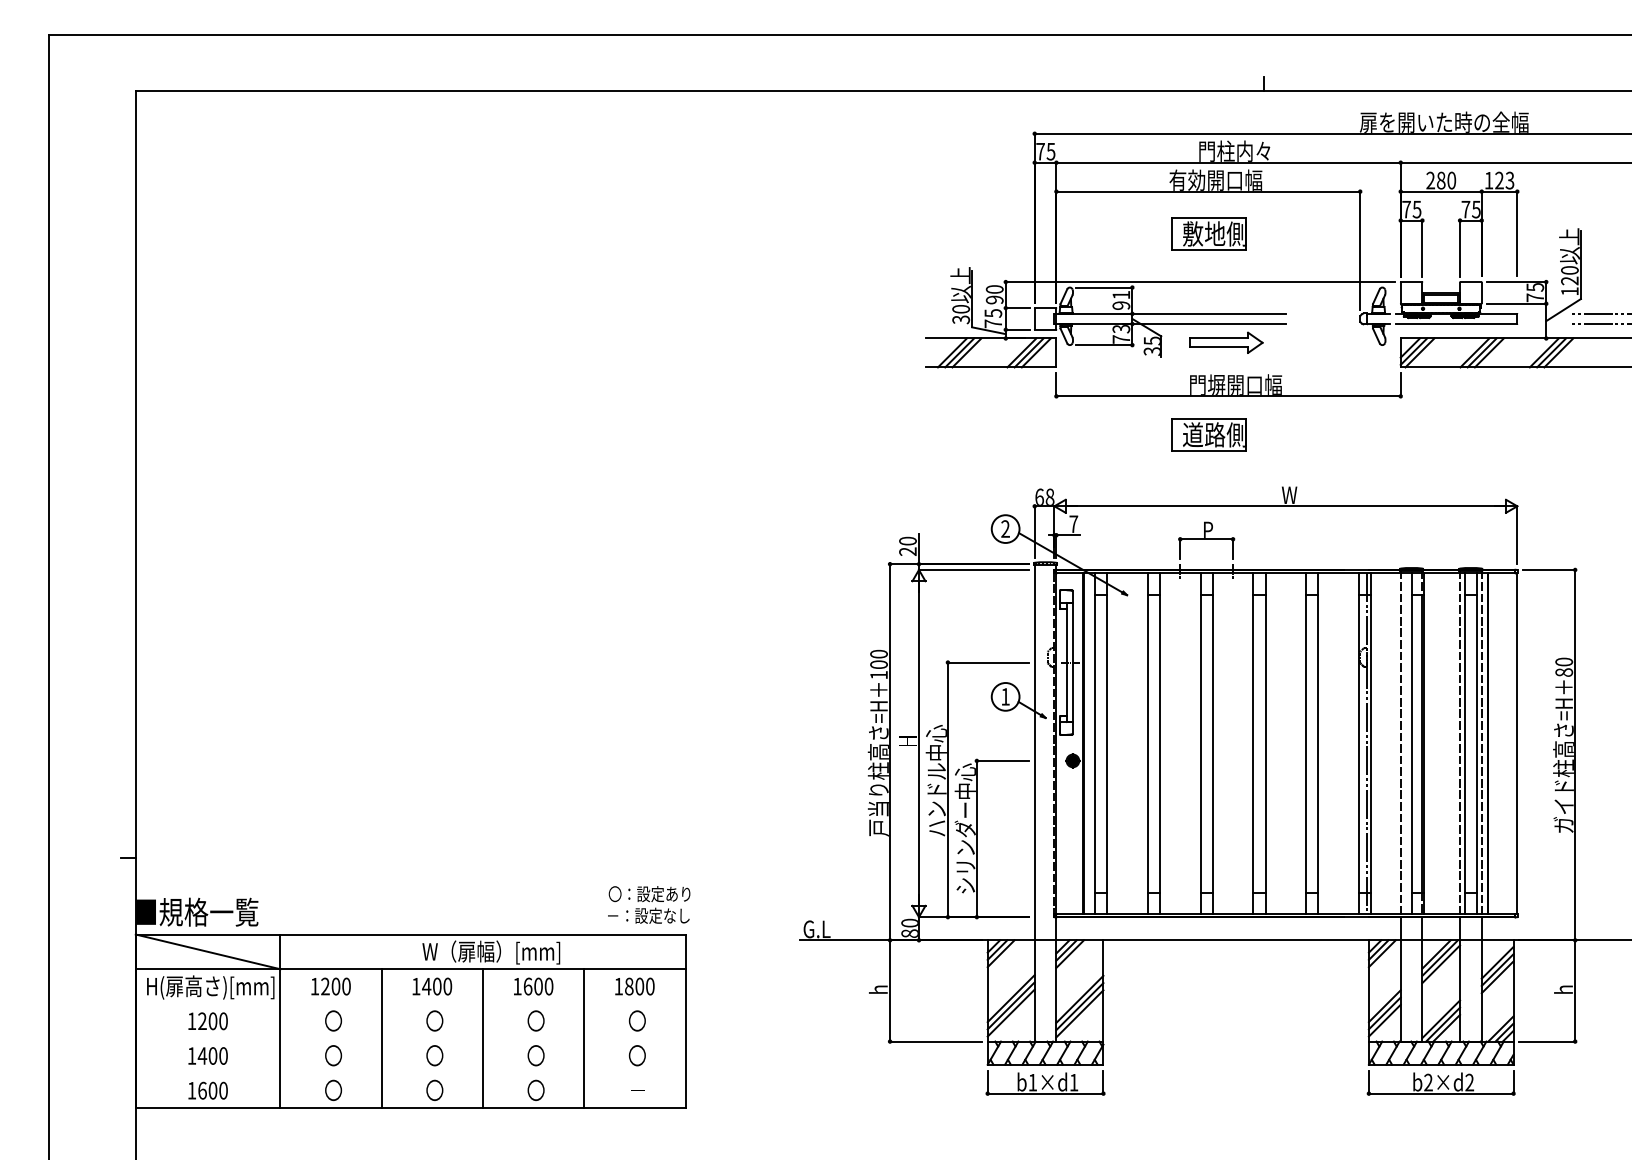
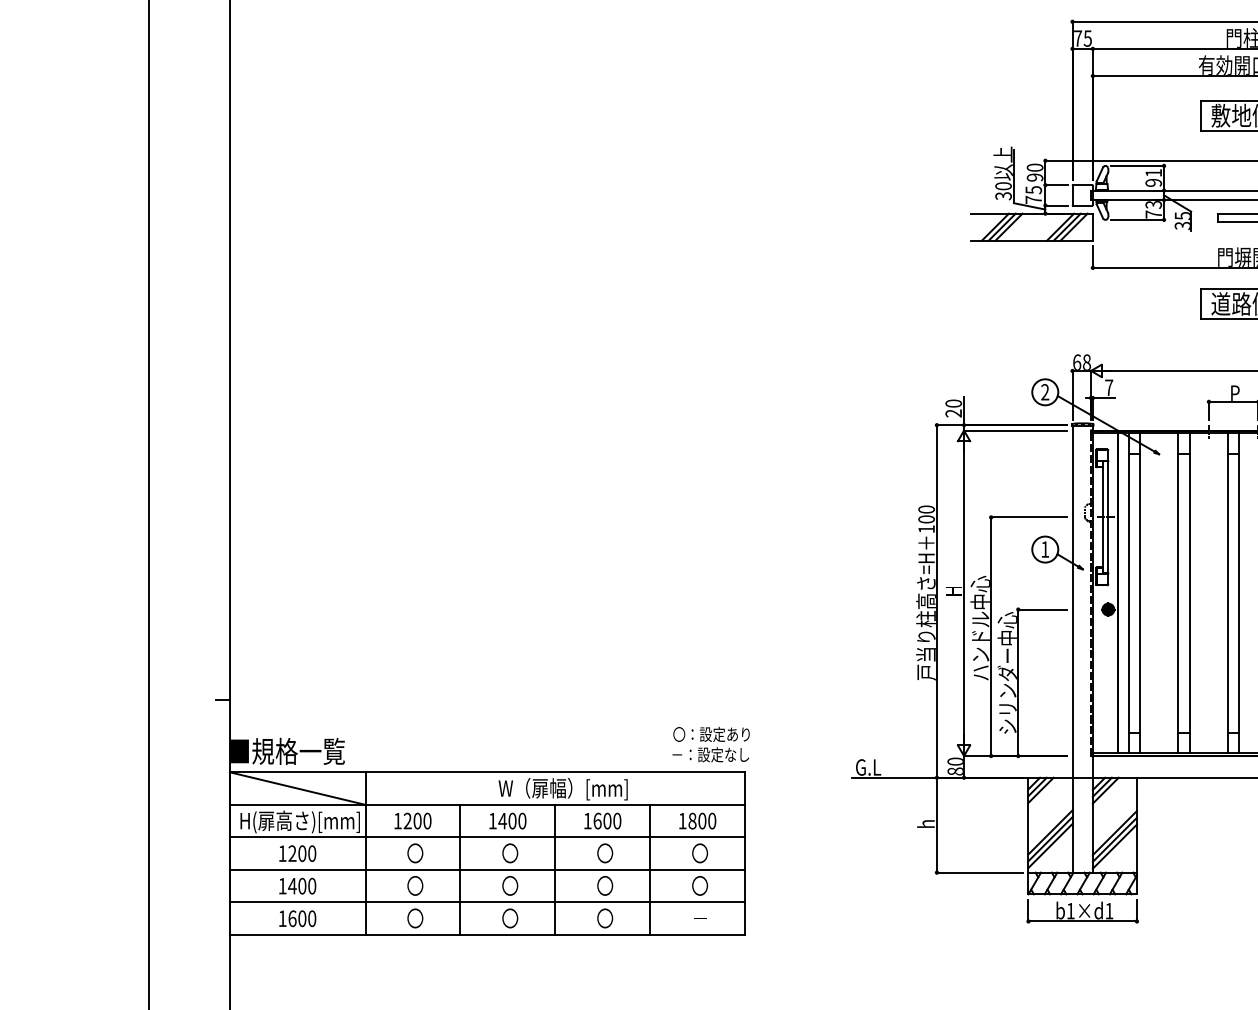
line: (410, 1003) -> (487, 836), added
line: (410, 1038) -> (487, 869), added
line: (410, 1073) -> (487, 902), added

